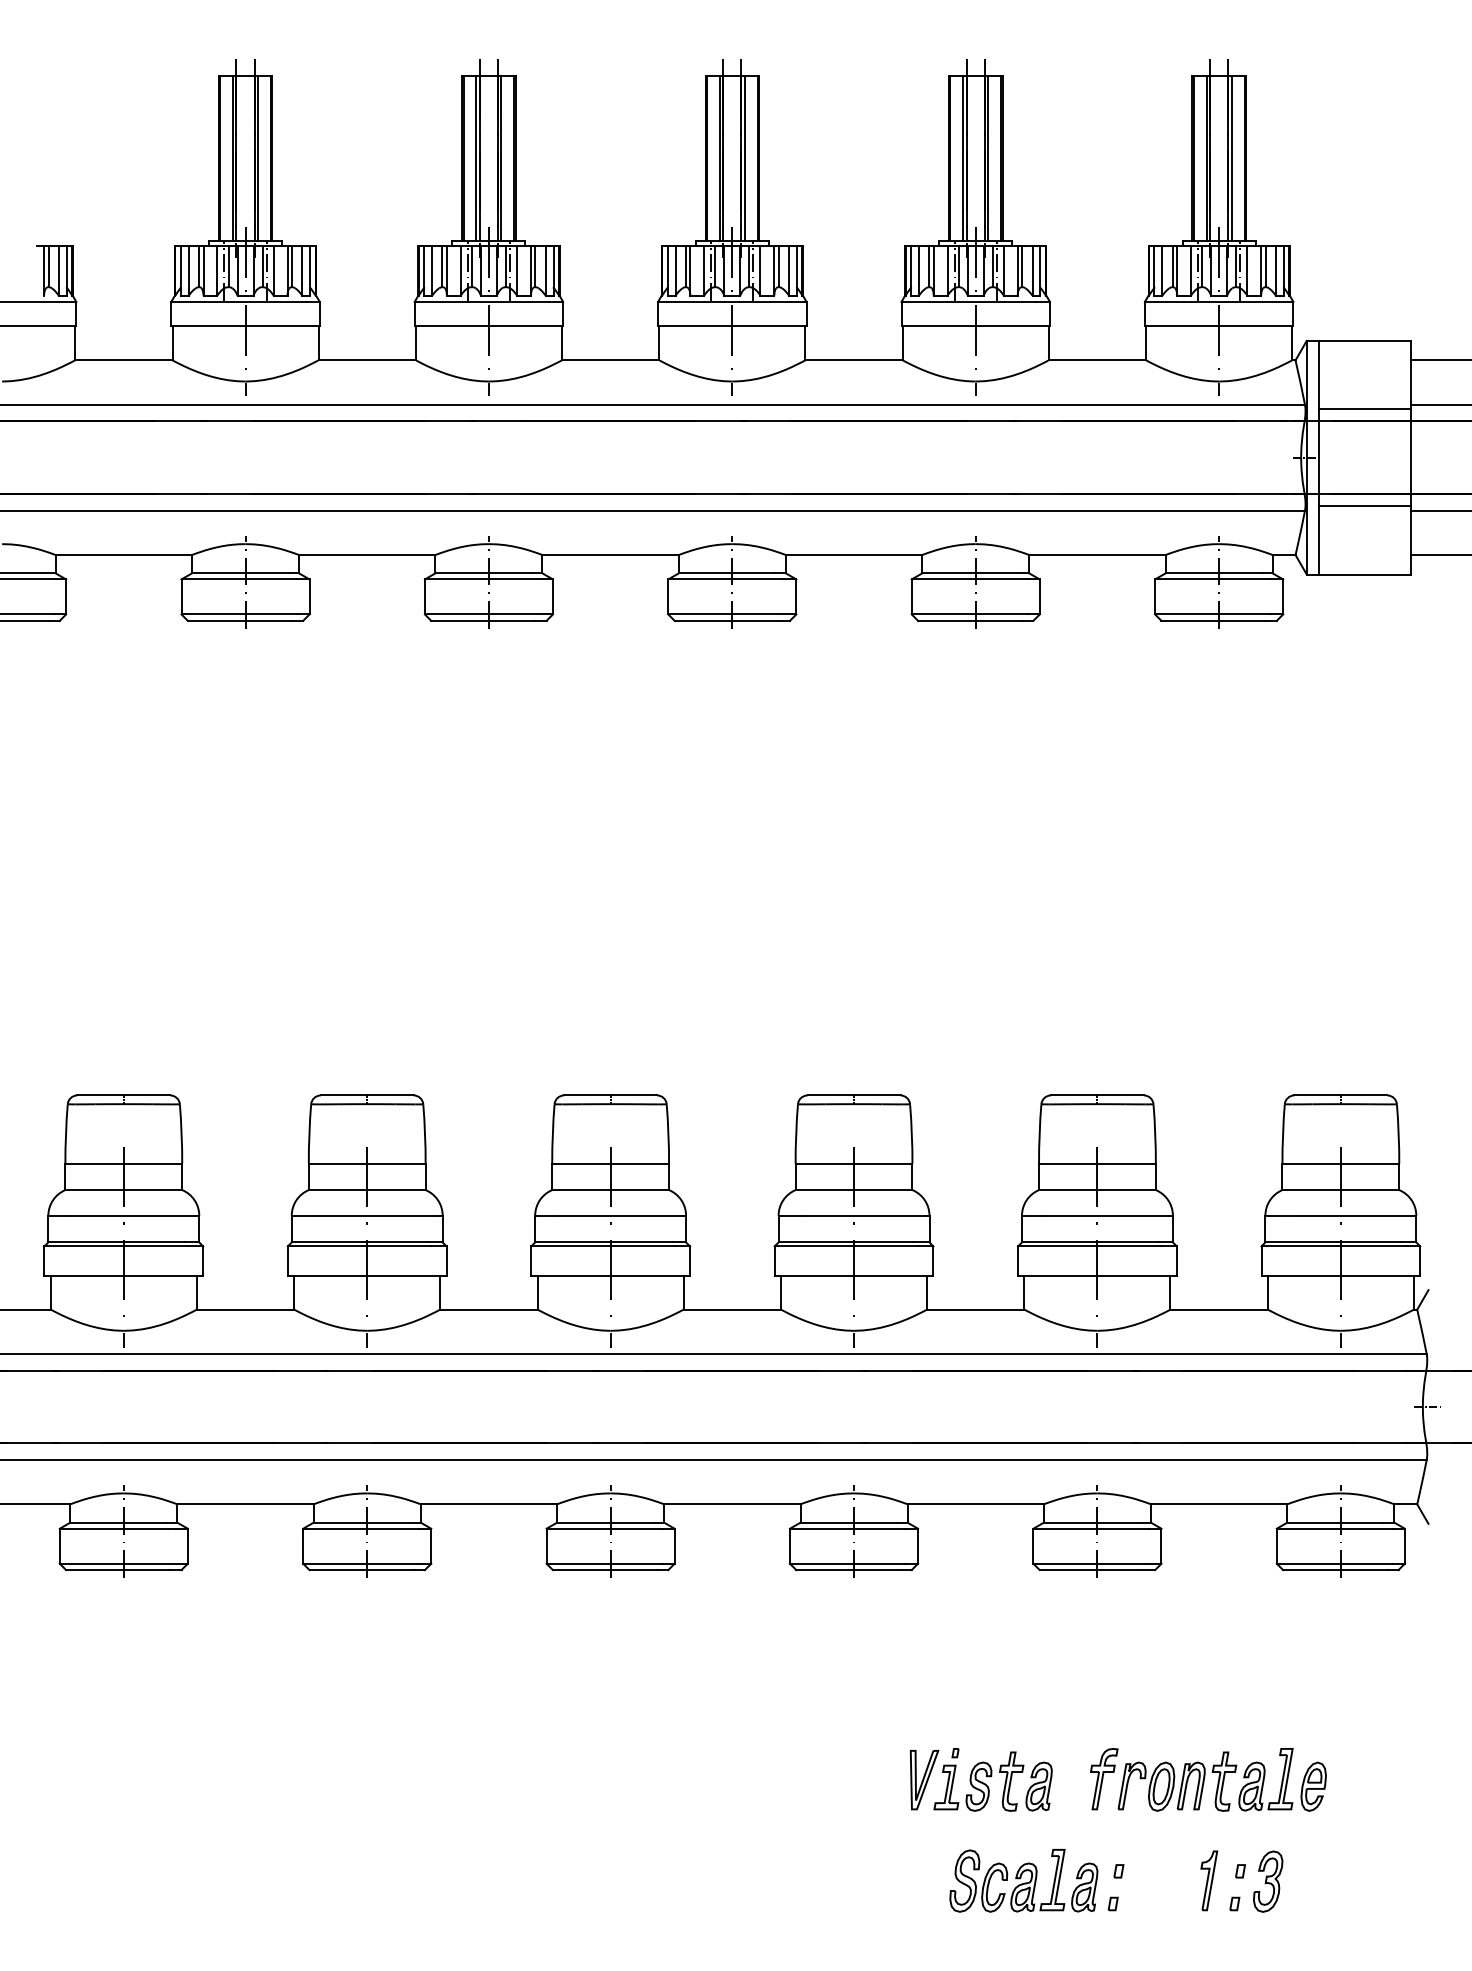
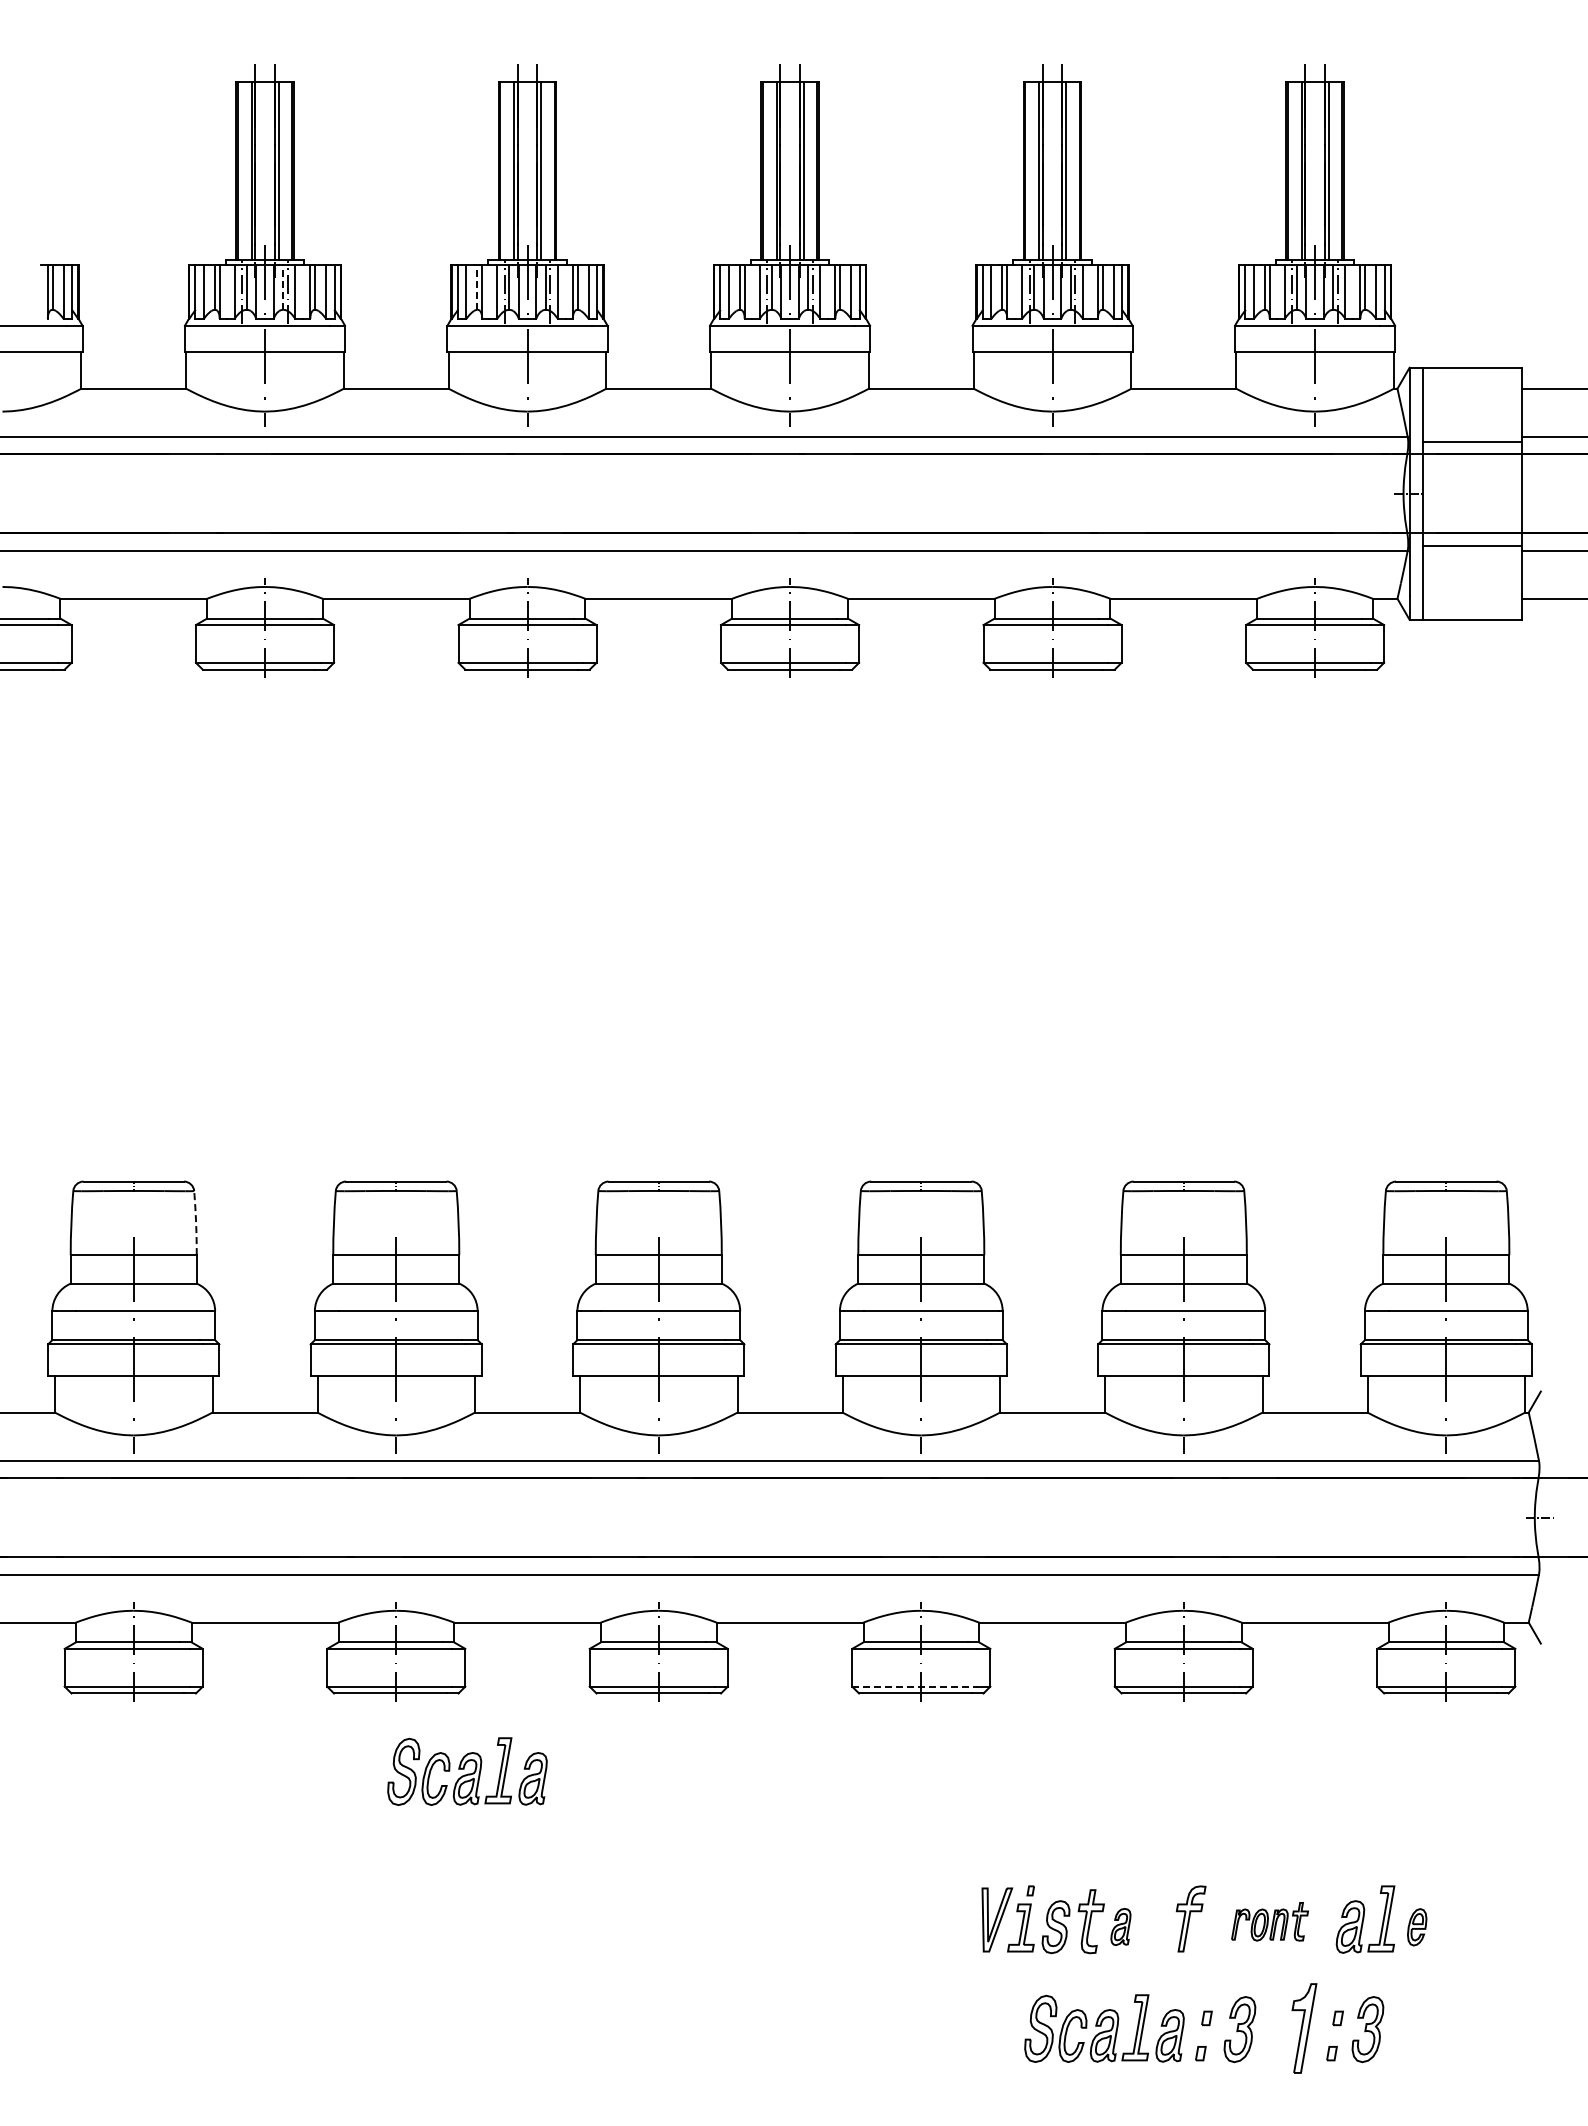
line: (262, 266) -> (283, 287), solid -> dashed
line: (442, 266) -> (477, 287), solid -> dashed
arc: (181, 1134) -> (196, 1223), solid -> dashed
line: (848, 1563) -> (915, 1686), solid -> dashed
part: (433, 1642) -> (467, 1771), added
part: (1176, 1781) -> (1269, 1921), size x0.6
part: (1038, 1786) -> (1120, 1926), size x0.7
part: (1314, 1787) -> (1417, 1927), size x0.7
part: (1209, 1880) -> (1304, 2028), size x1.4
part: (1149, 1881) -> (1239, 2029), added

